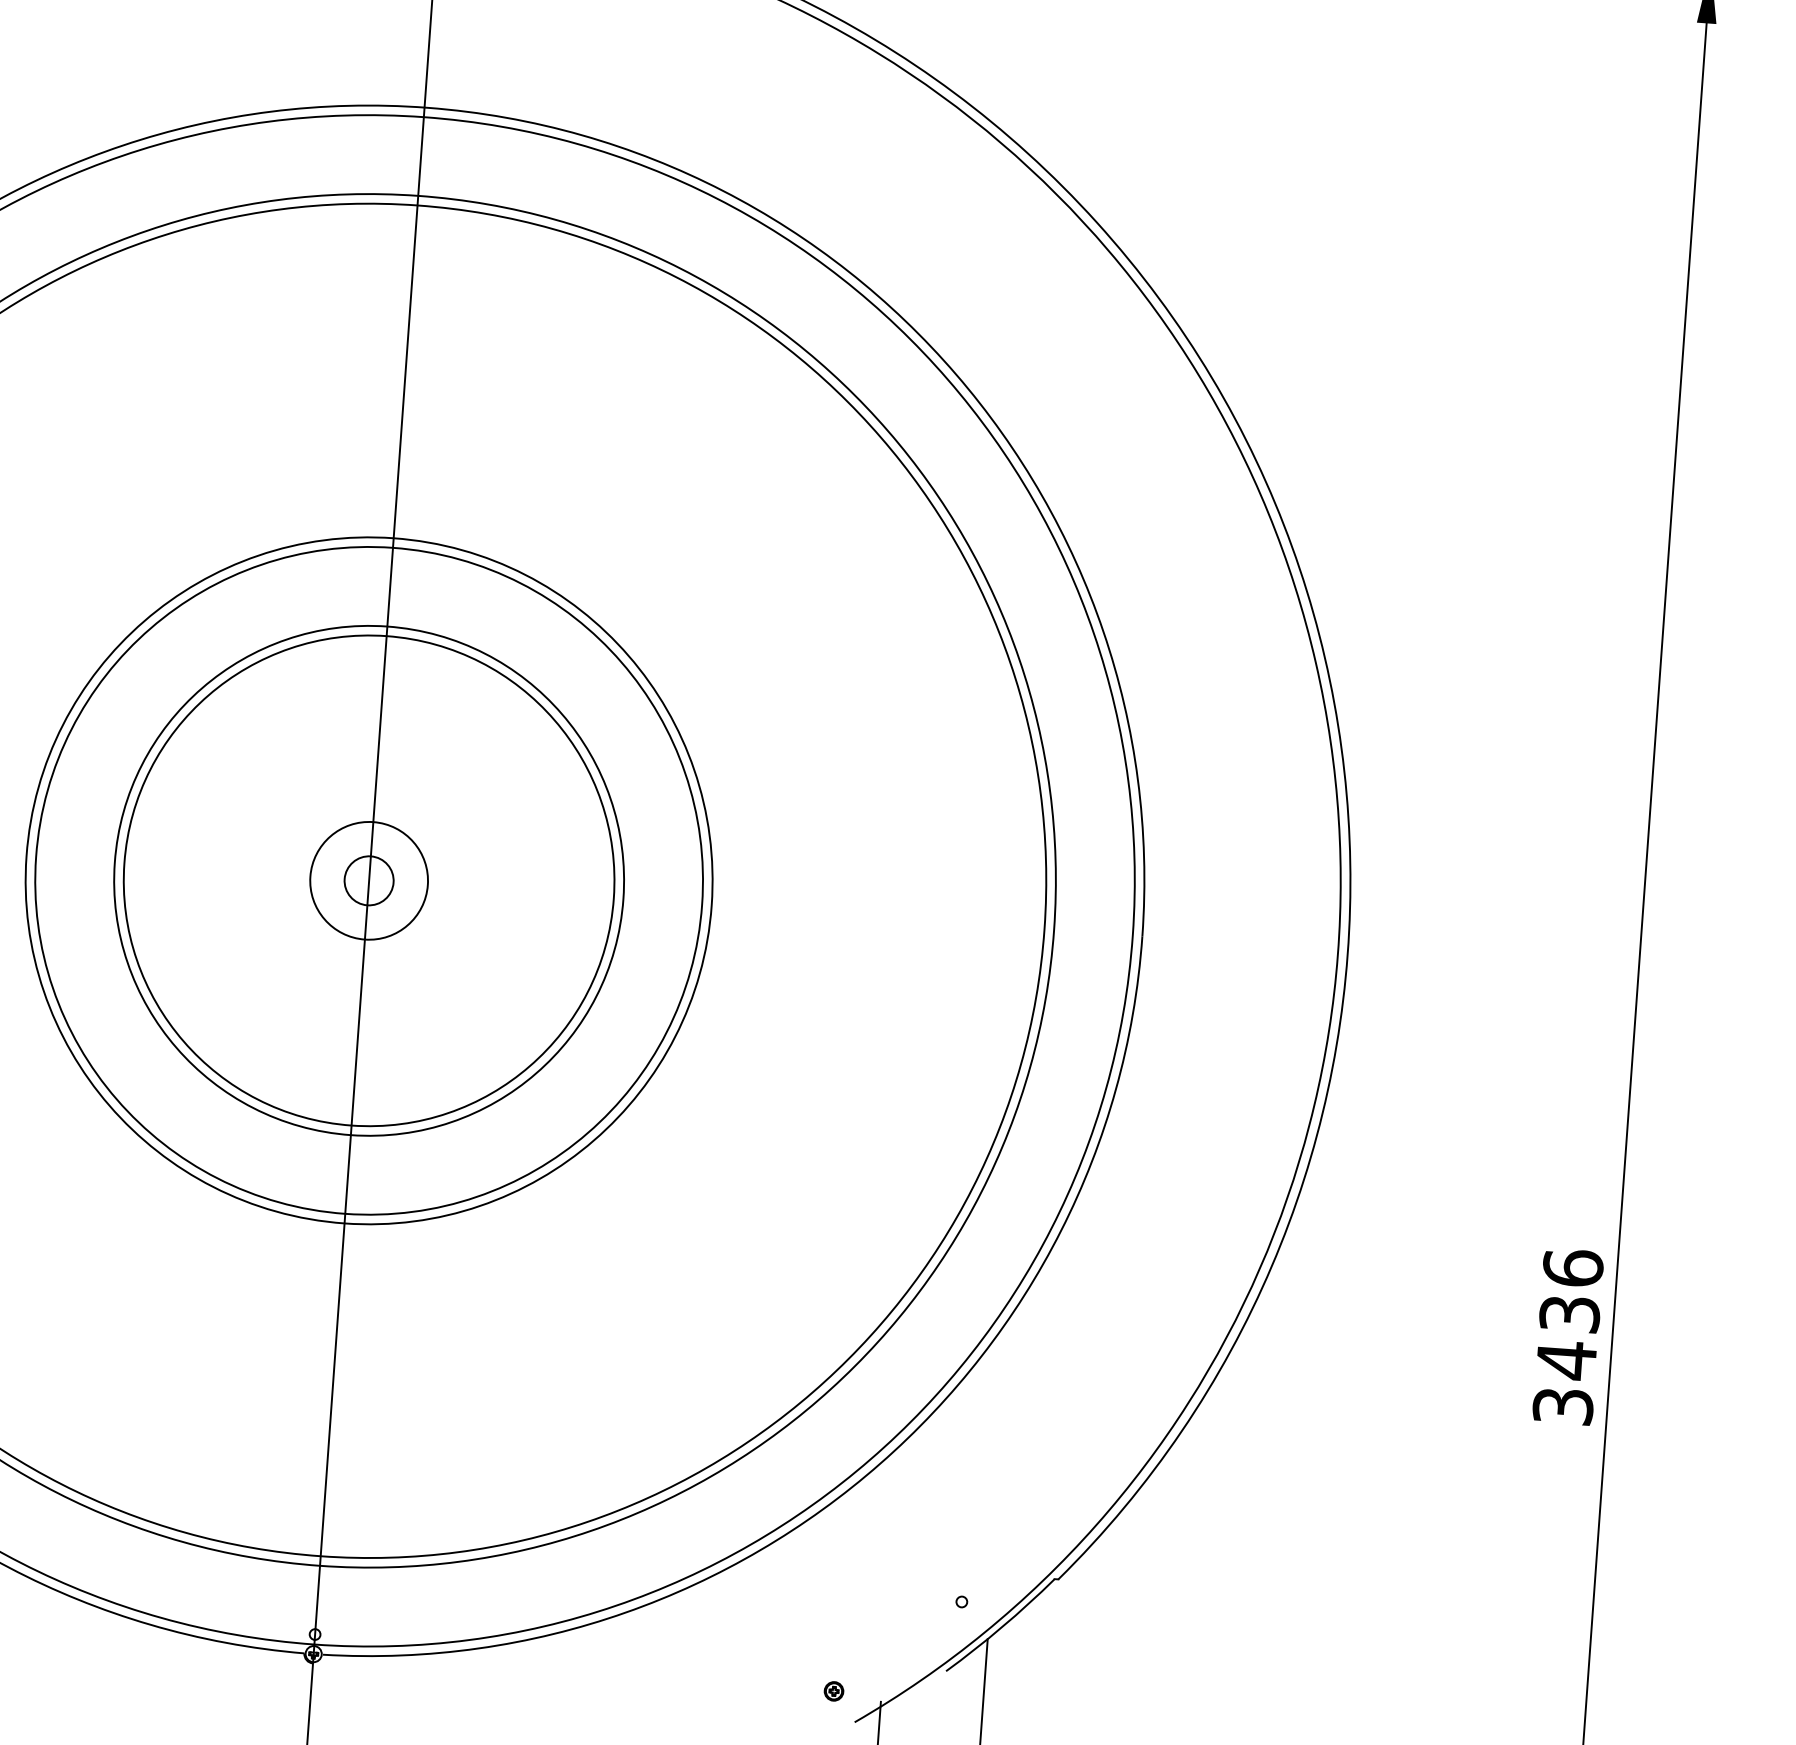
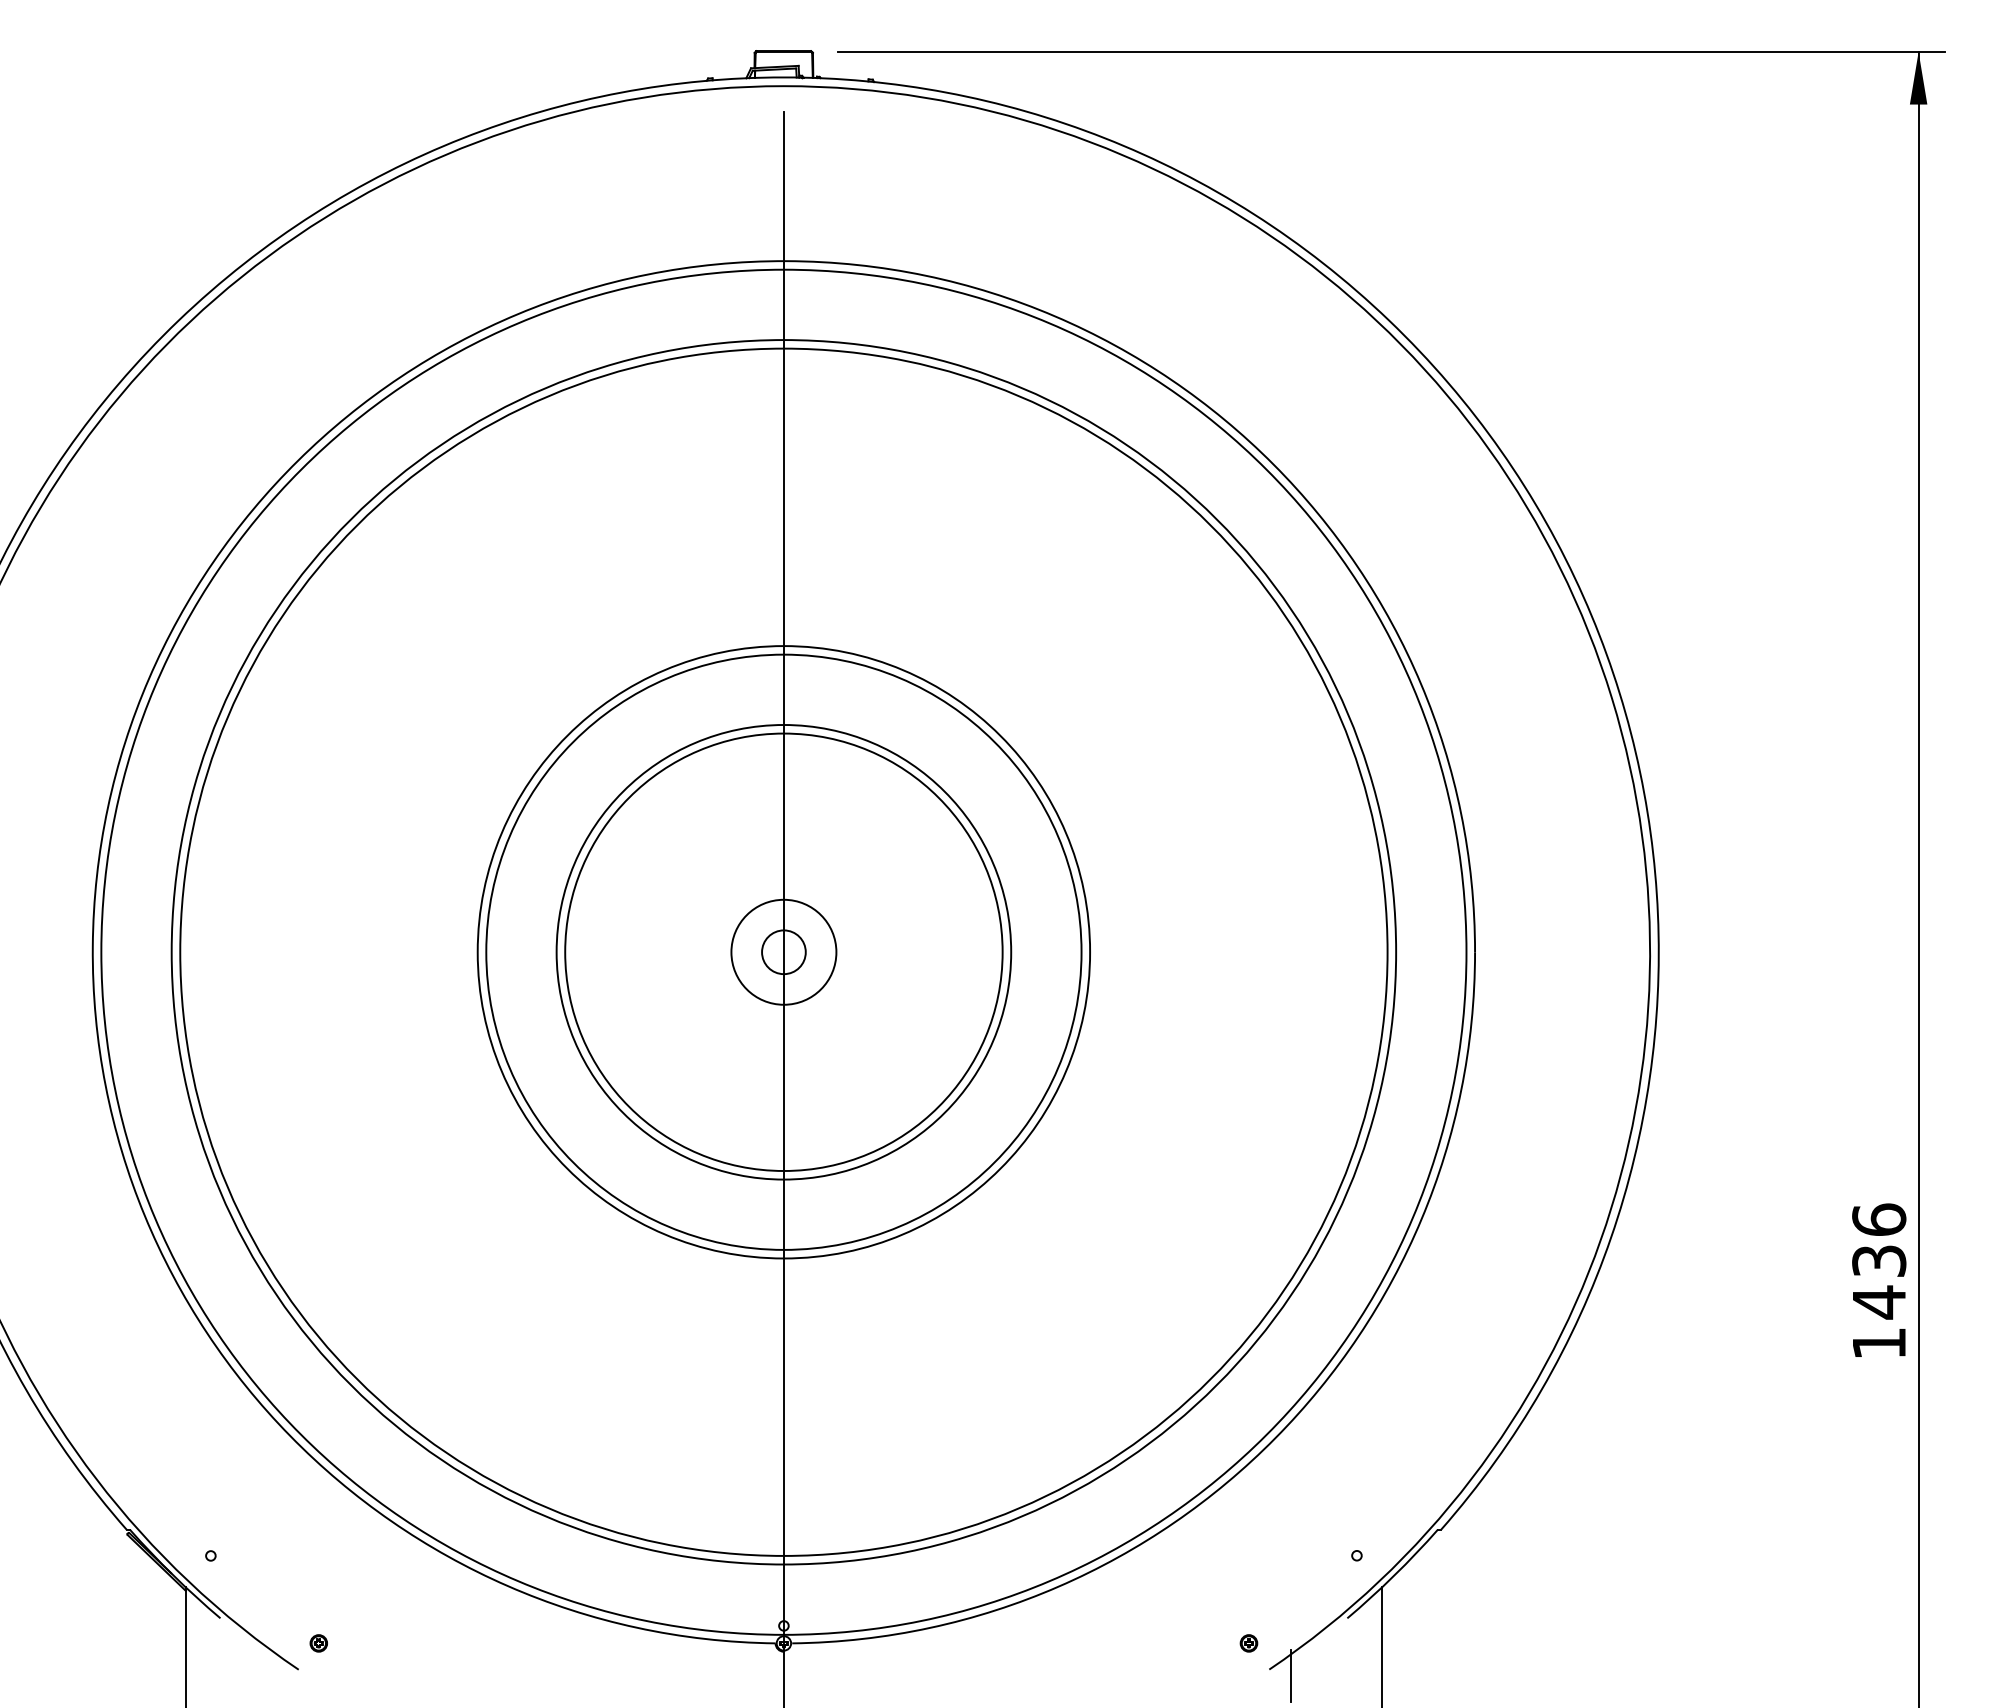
text: (1563, 1406) -> (1879, 1343), 3436 -> 1436

